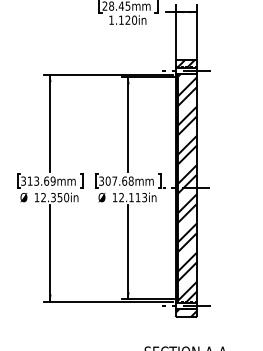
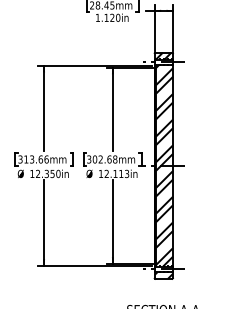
text: (52, 180) -> (45, 158), 313.69mm -> 313.66mm
text: (114, 180) -> (100, 158), 307.68mm -> 302.68mm

